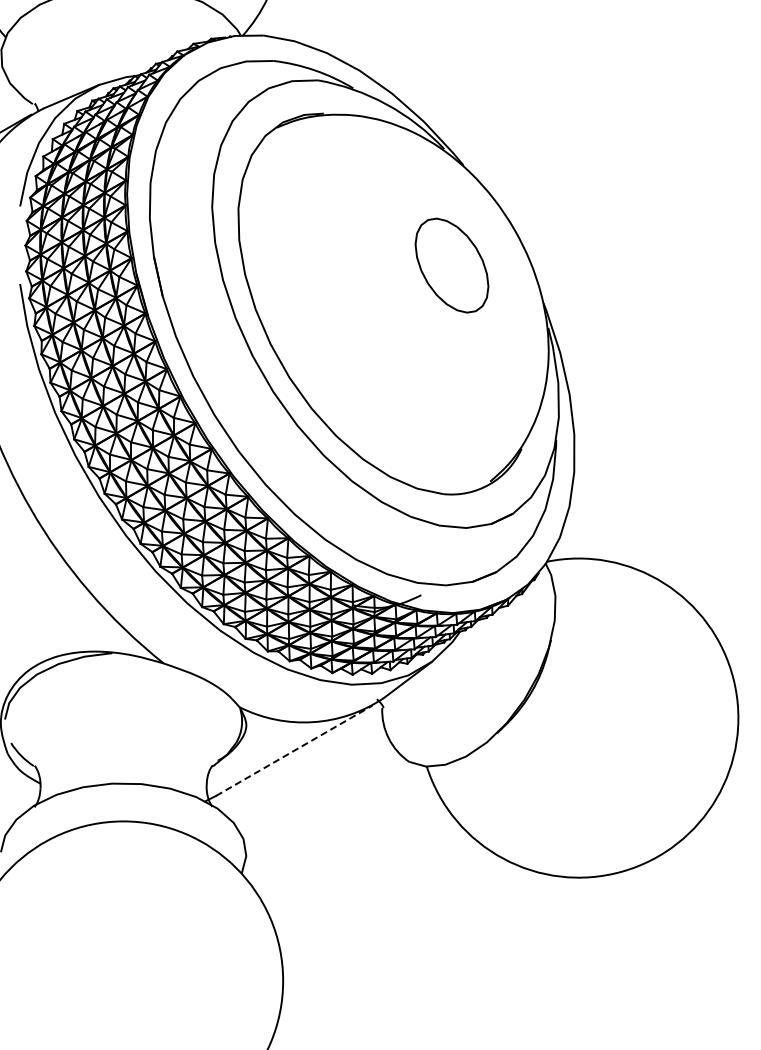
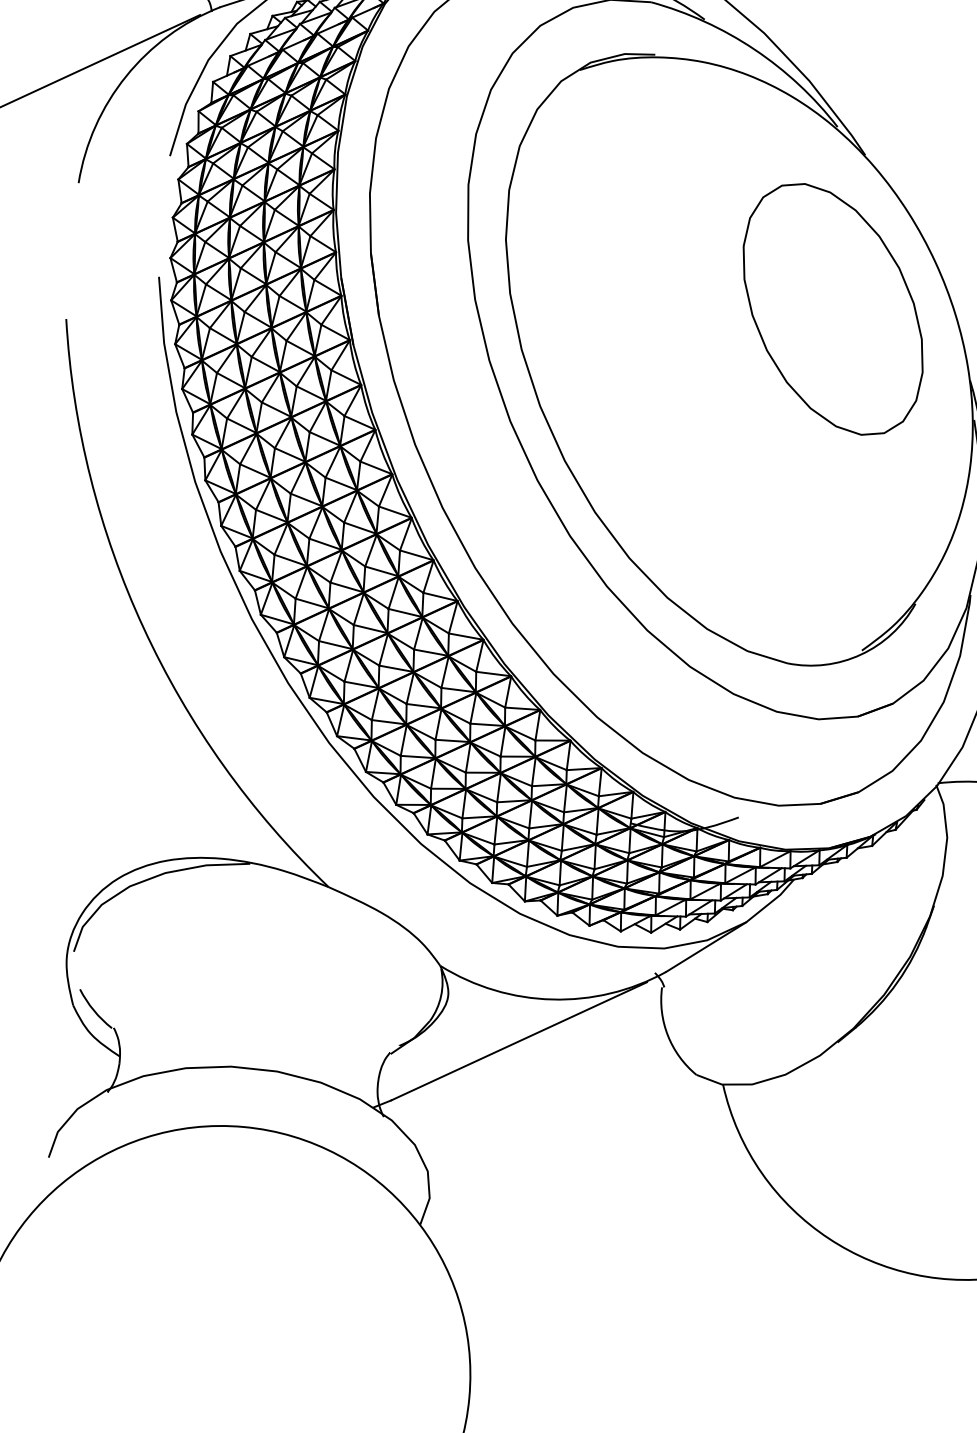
part: (451, 265) -> (832, 308), size x1.67
line: (294, 750) -> (519, 1040), dashed -> solid

